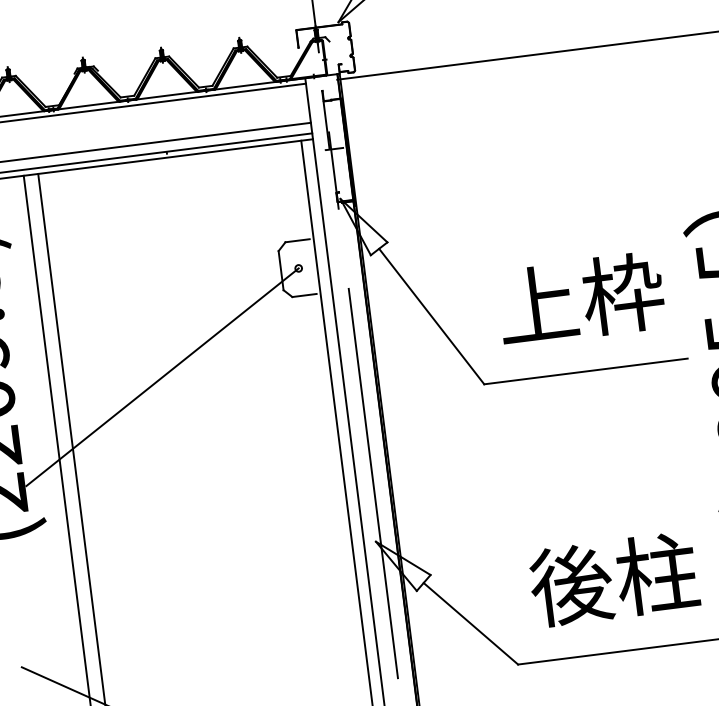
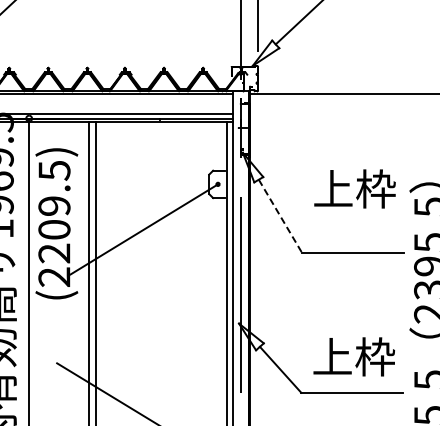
text: (579, 298) -> (354, 188), moved
line: (431, 316) -> (280, 216), solid -> dashed
text: (613, 578) -> (353, 356), 後柱 -> 上枠

